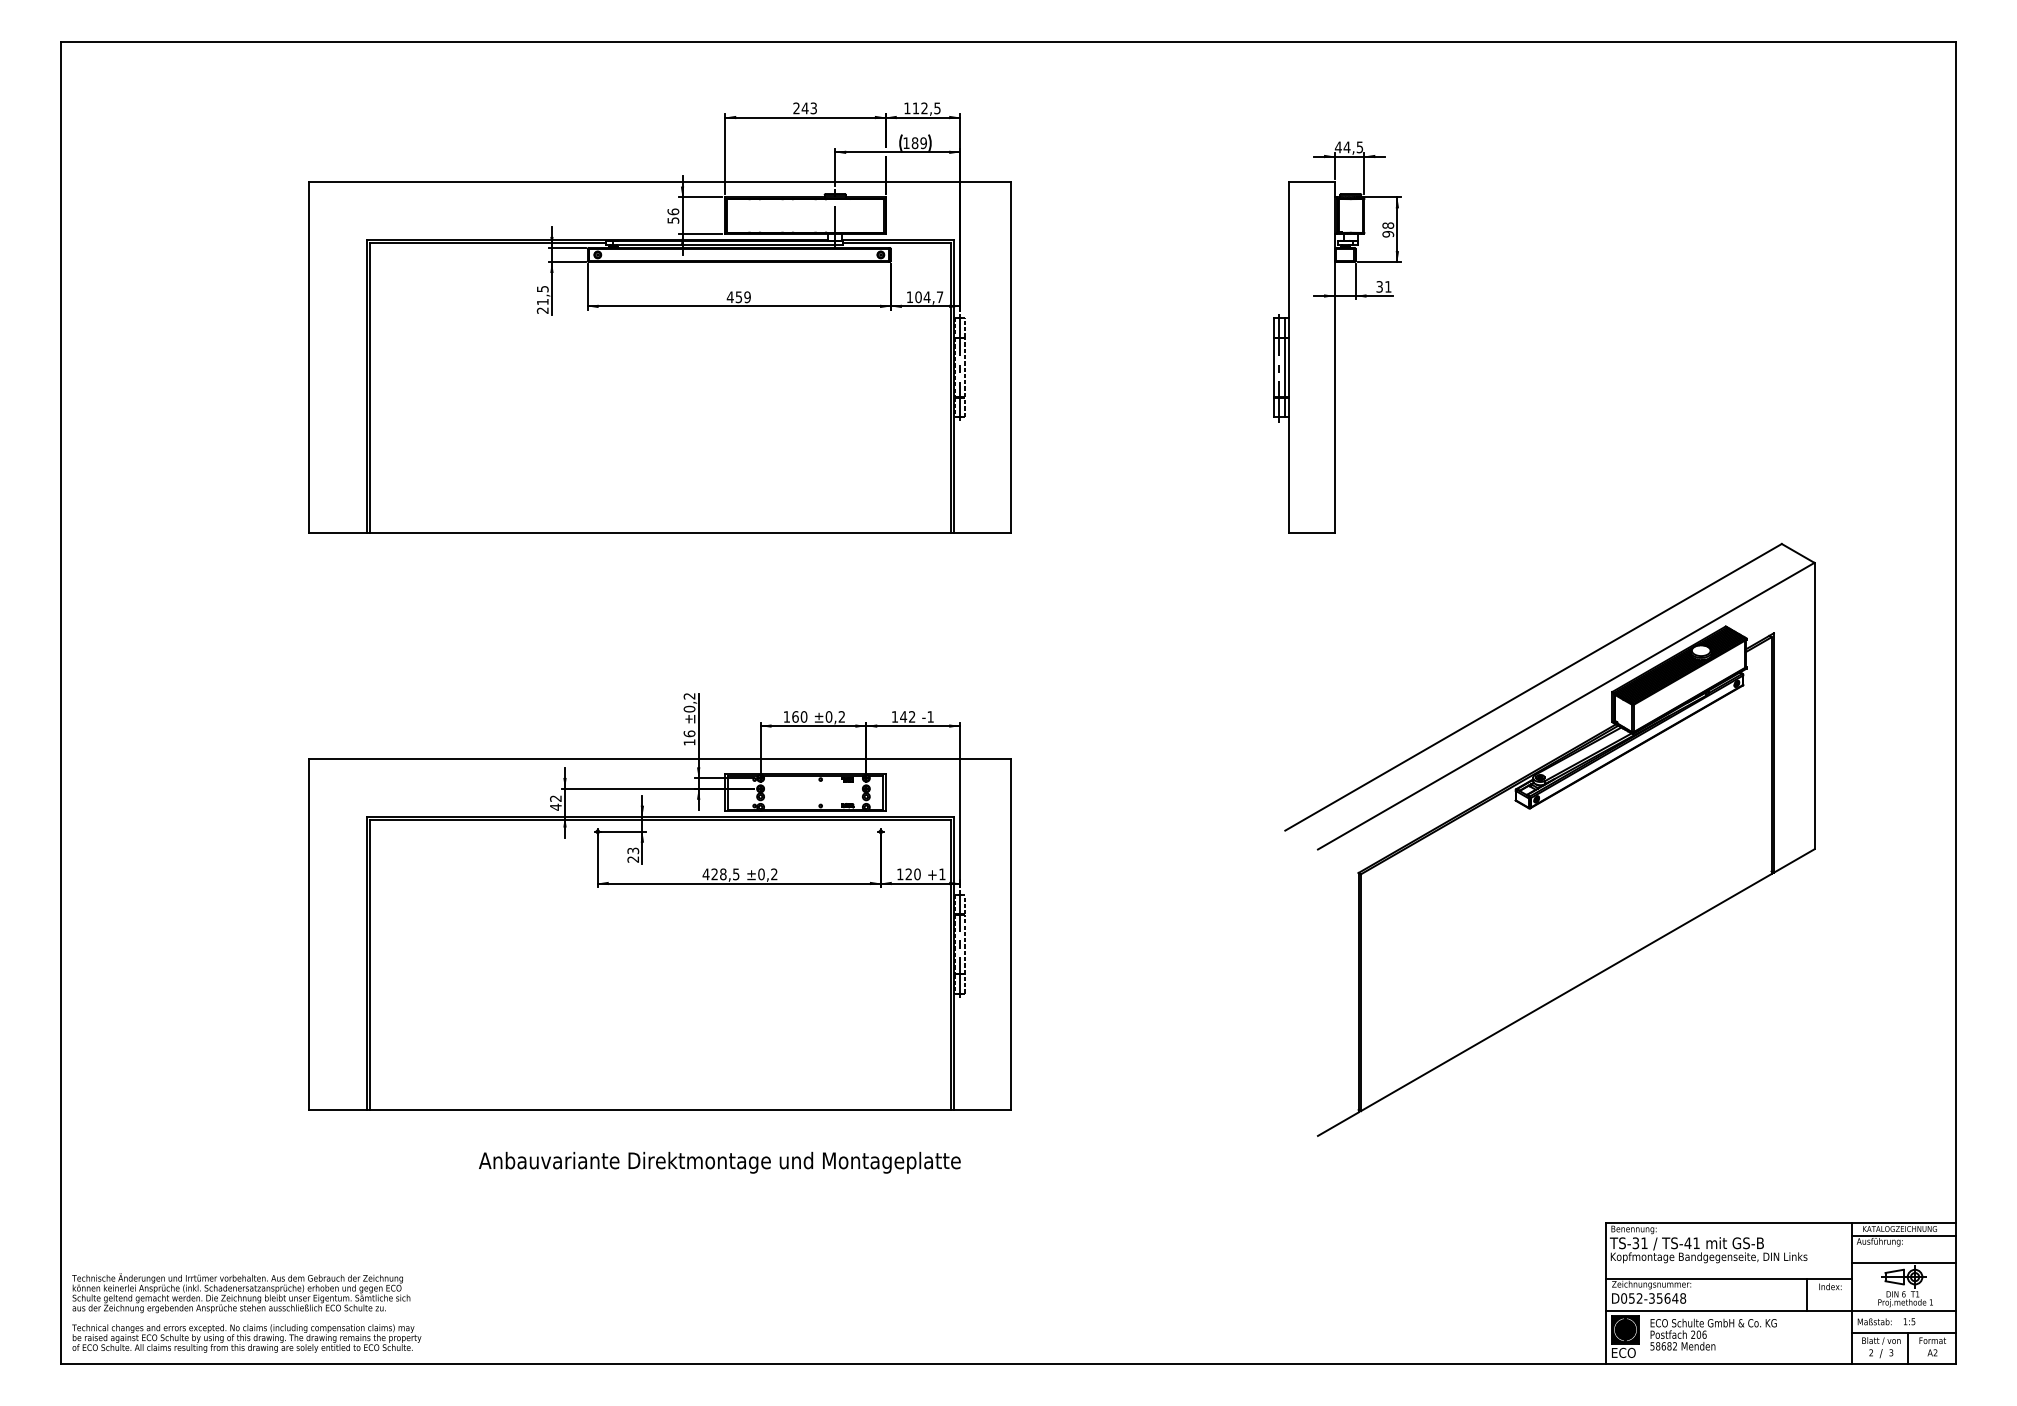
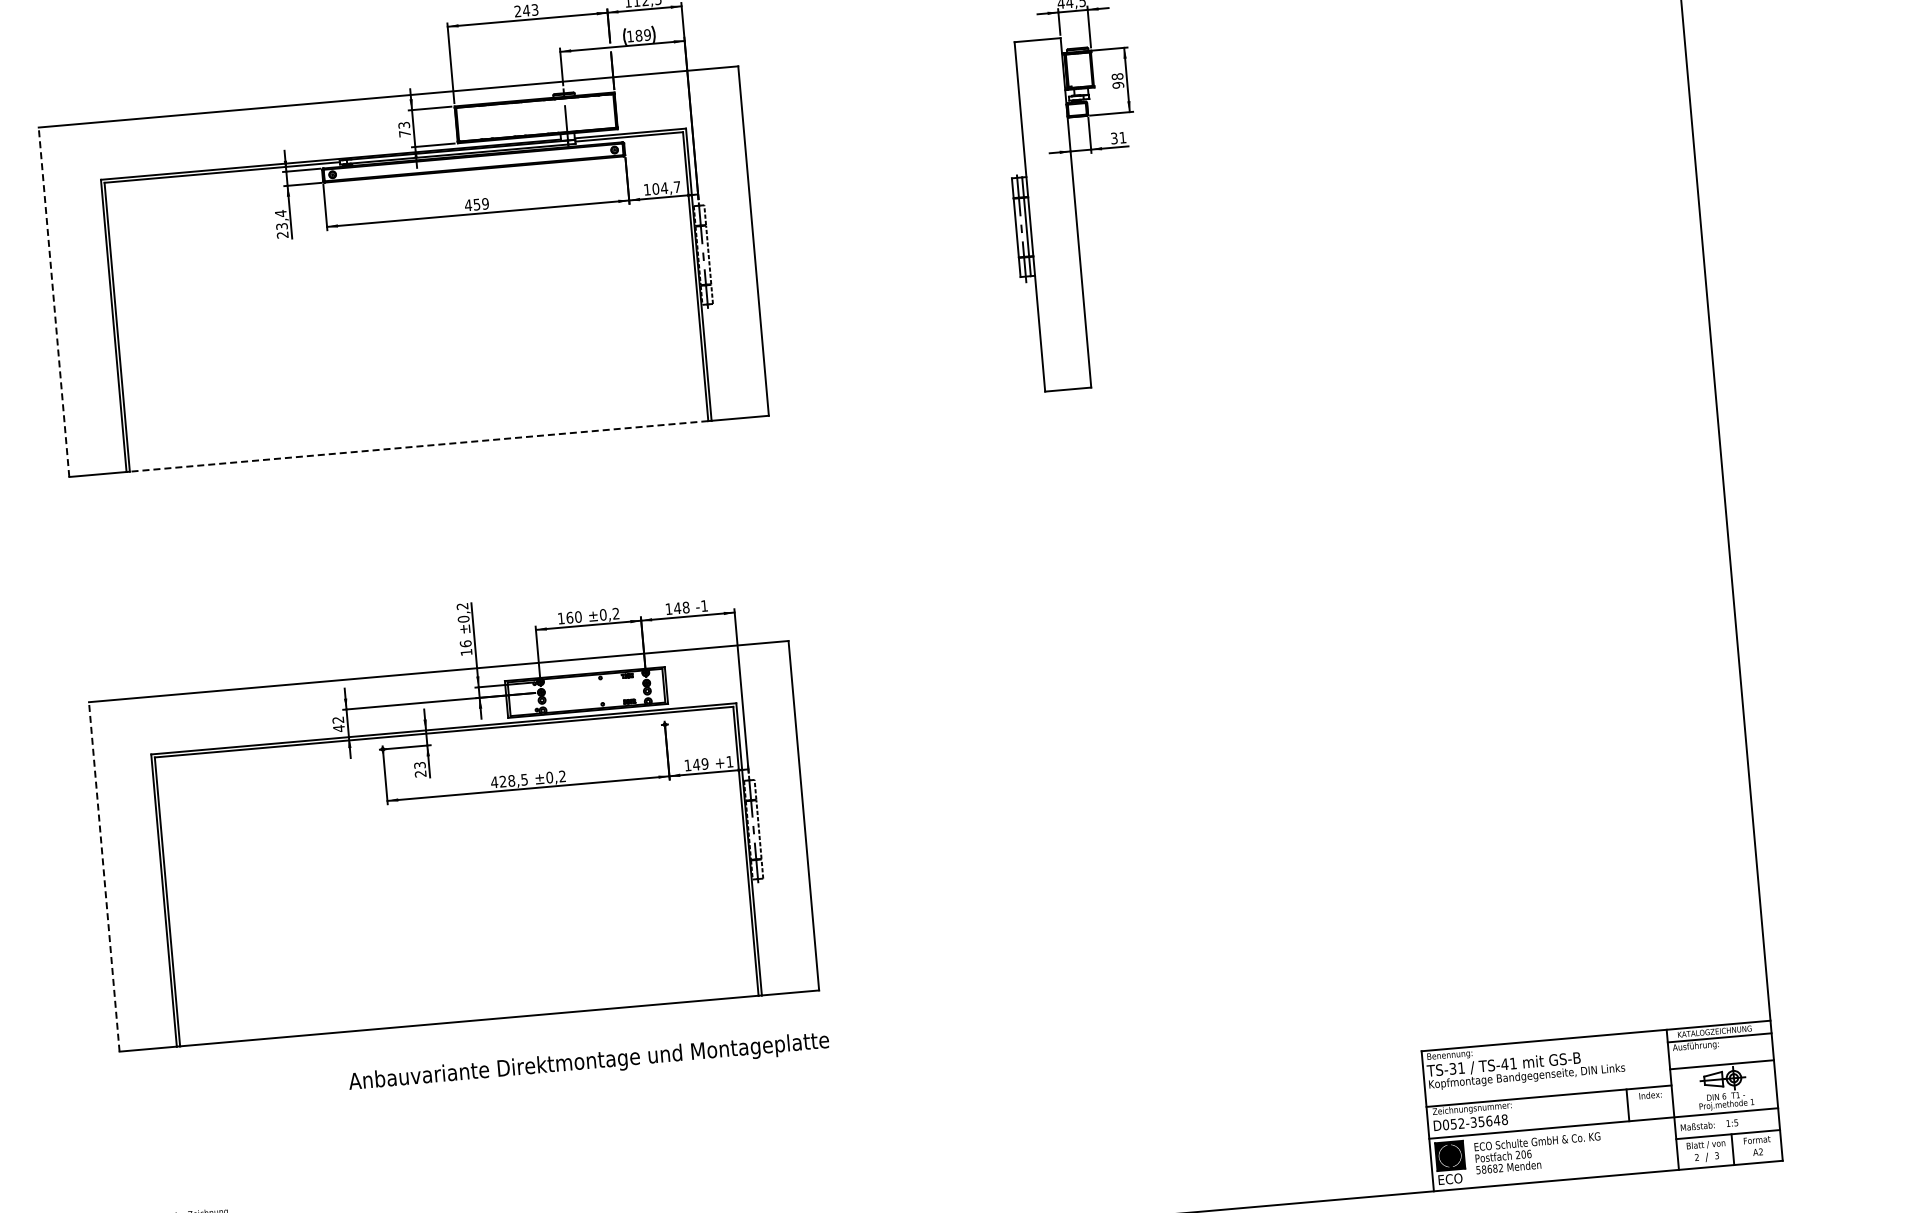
text: (673, 215) -> (404, 128), 56 -> 73
text: (542, 295) -> (281, 219), 21,5 -> 23,4
line: (309, 357) -> (54, 302), solid -> dashed
line: (659, 533) -> (418, 446), solid -> dashed
text: (911, 716) -> (685, 607), 142 -> 148
part: (1549, 839) -> (1331, 674), removed
text: (912, 874) -> (700, 764), 120 -> 149
line: (309, 934) -> (104, 876), solid -> dashed
text: (719, 1162) -> (588, 1062), moved

